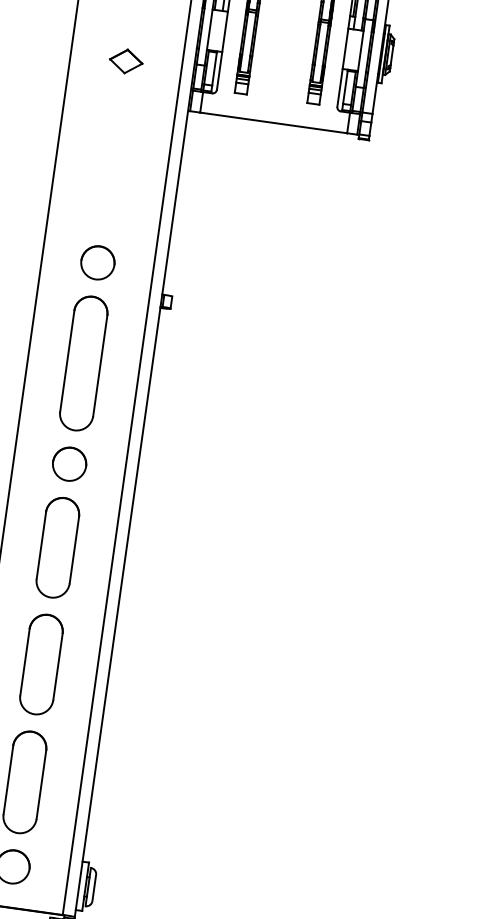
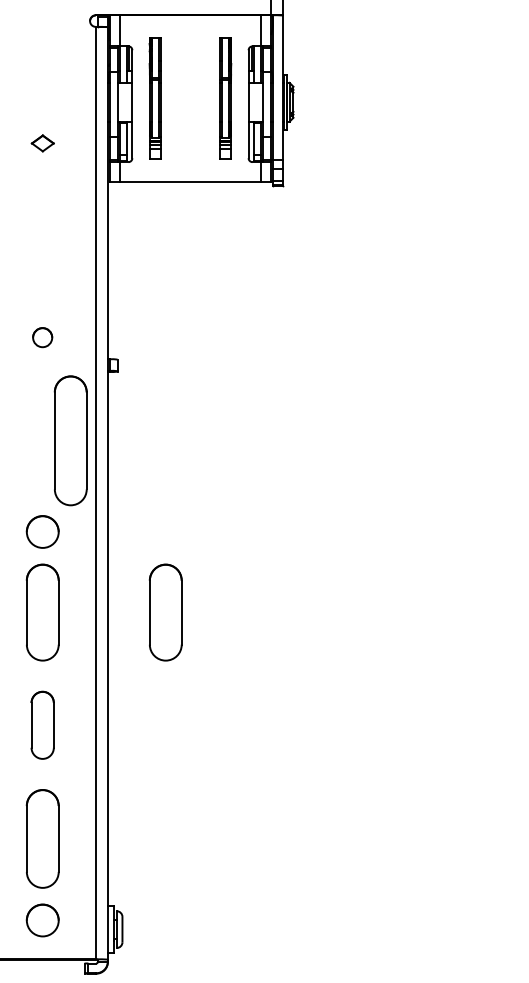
part: (125, 61) -> (42, 143), size x0.7
part: (97, 262) -> (42, 337), size x0.6
part: (83, 363) -> (70, 440), moved
part: (185, 565) -> (165, 612), added
part: (41, 664) -> (42, 725), size x0.7

